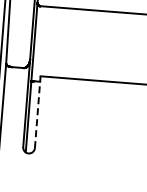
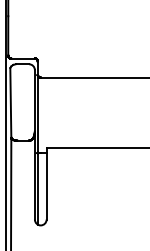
line: (37, 112) -> (46, 183), dashed -> solid

